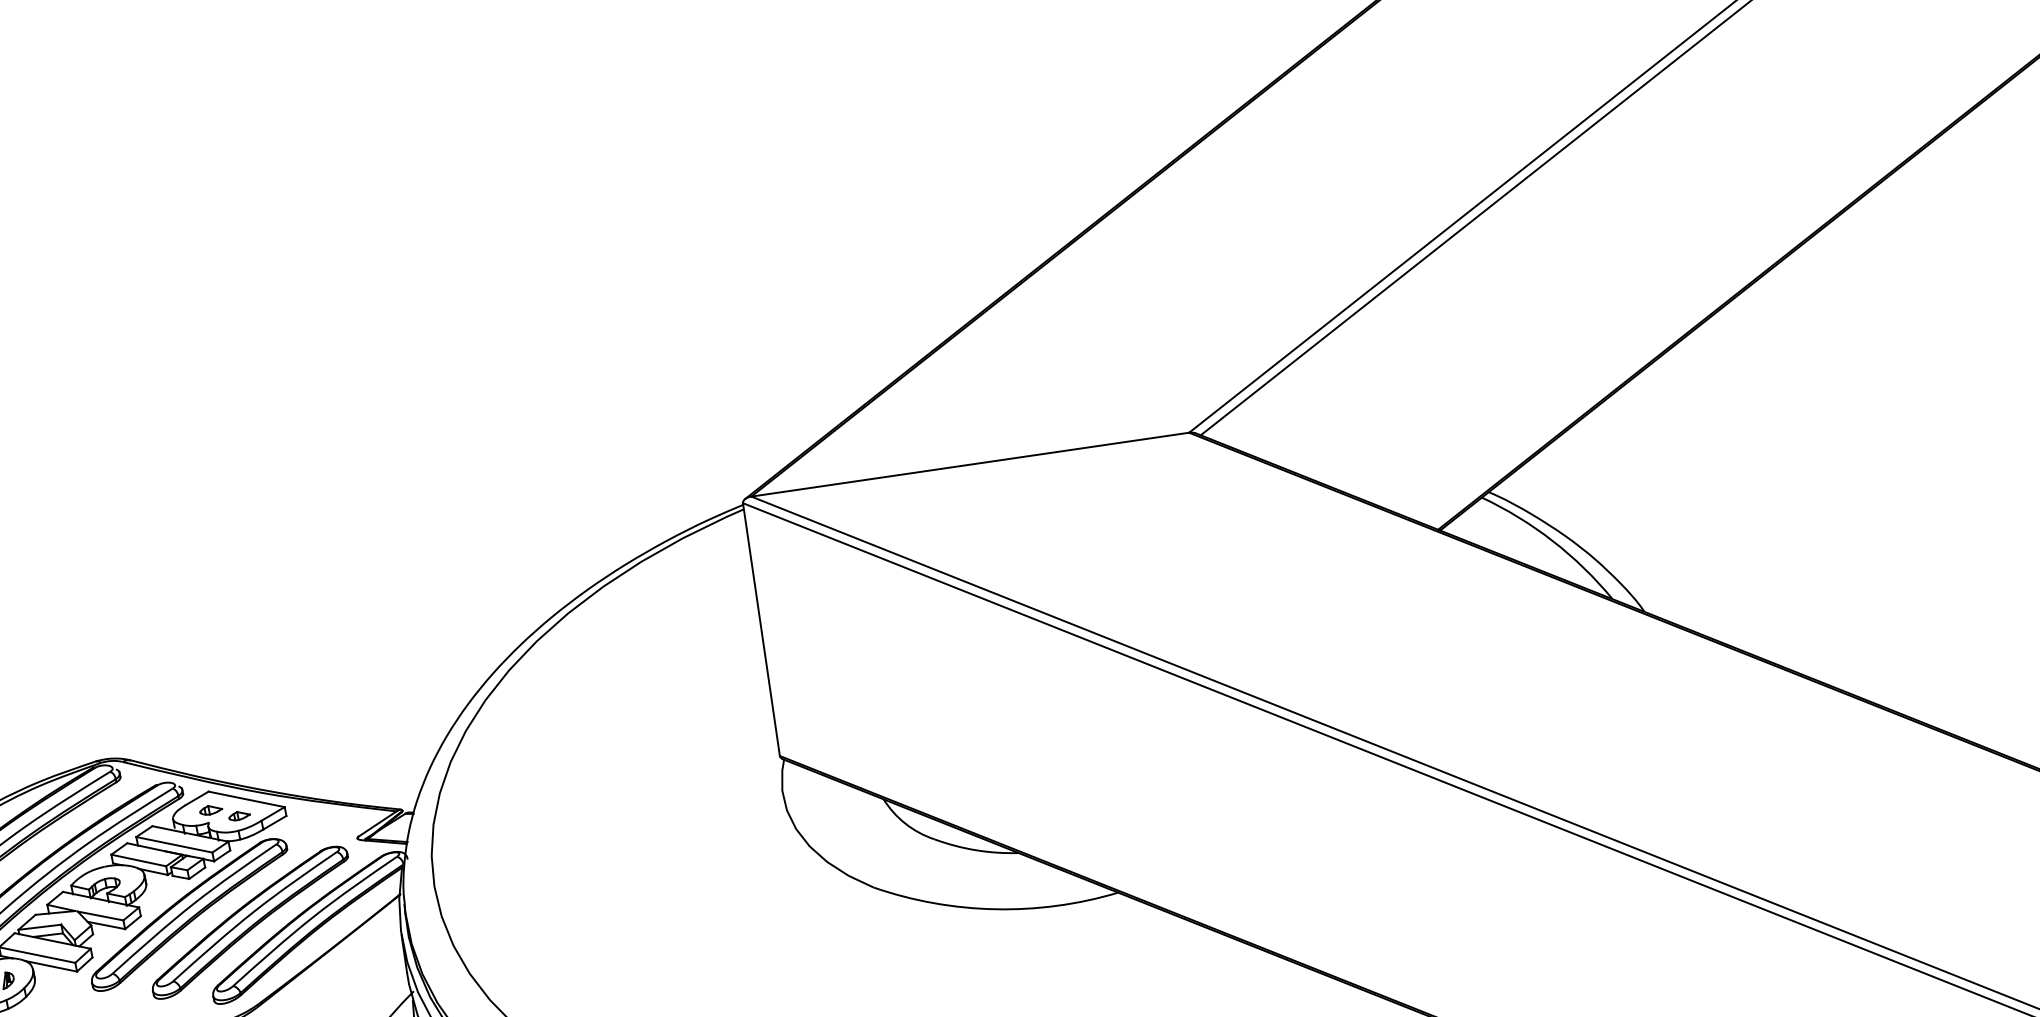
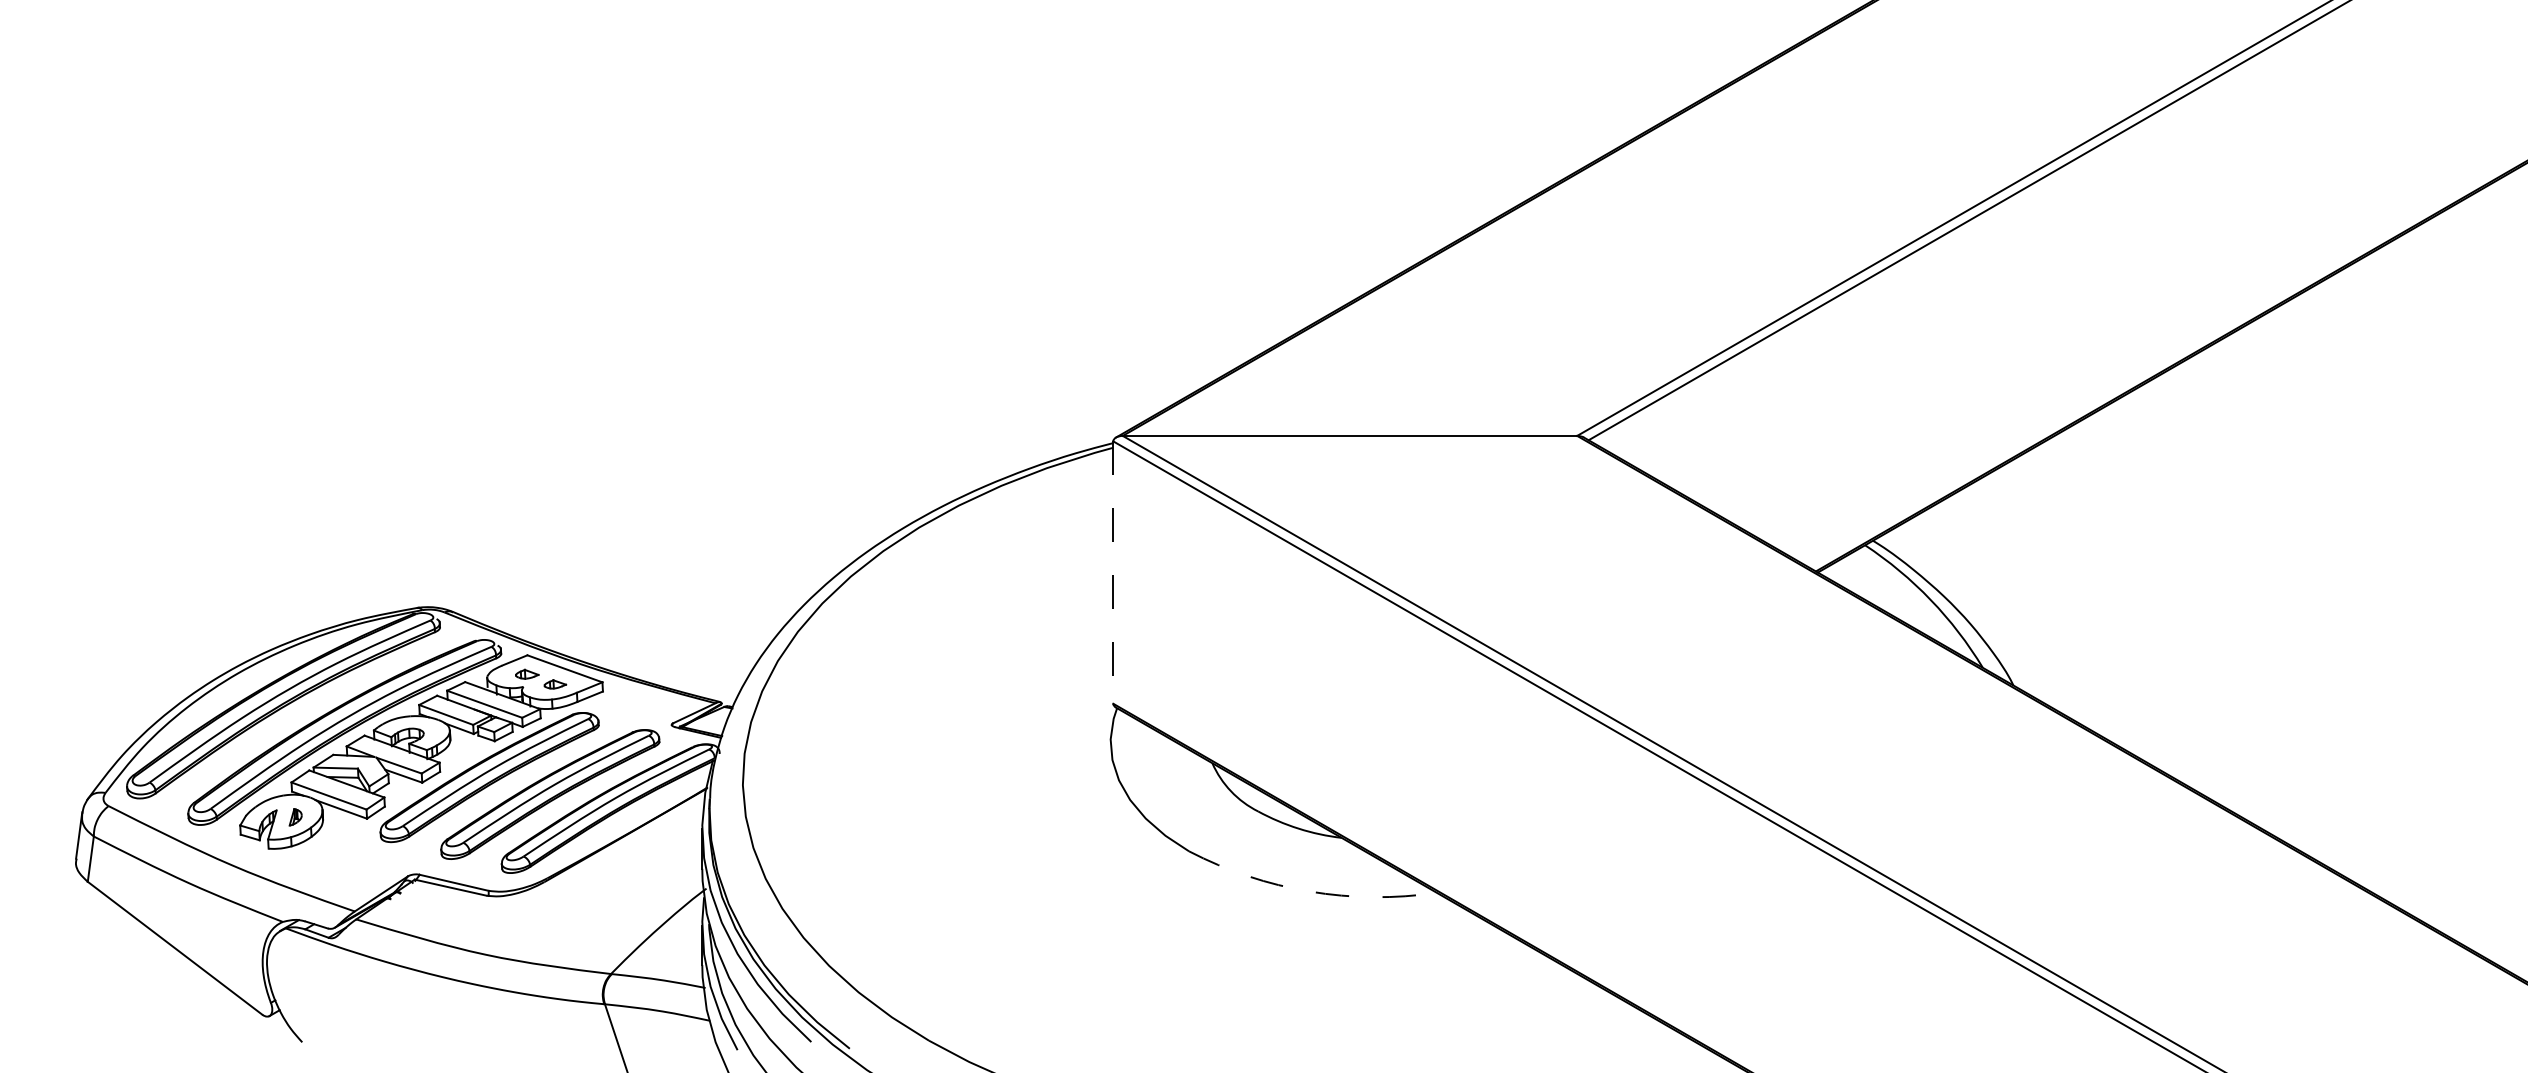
line: (761, 630) -> (1113, 573), solid -> dashed
arc: (995, 909) -> (1309, 891), solid -> dashed

